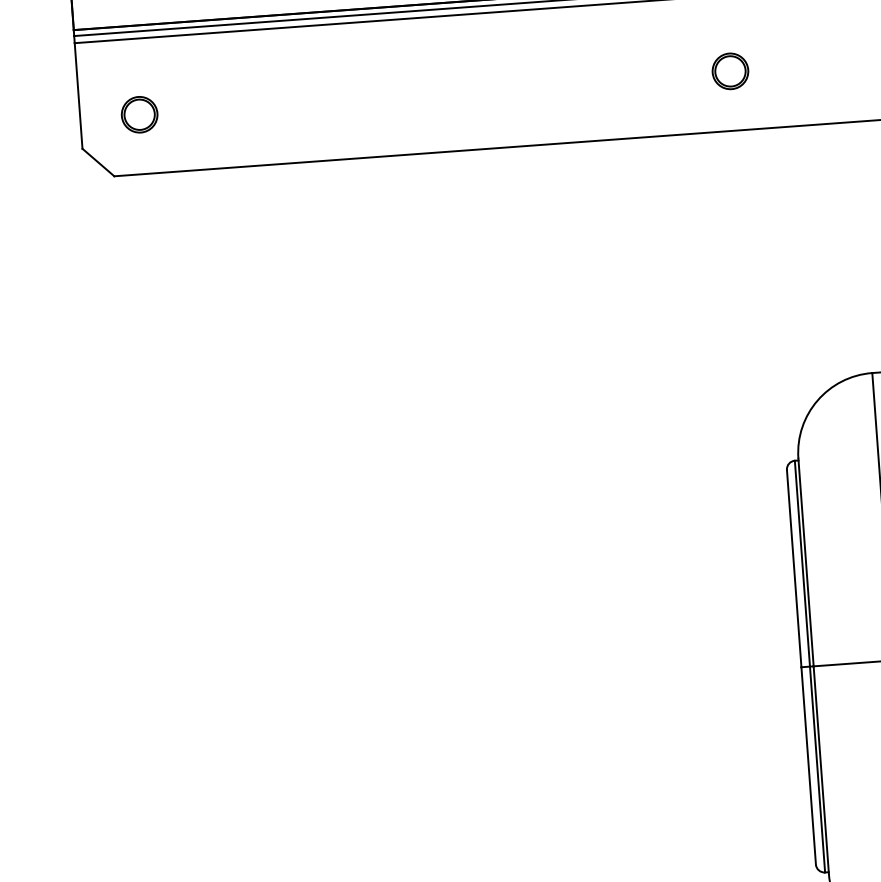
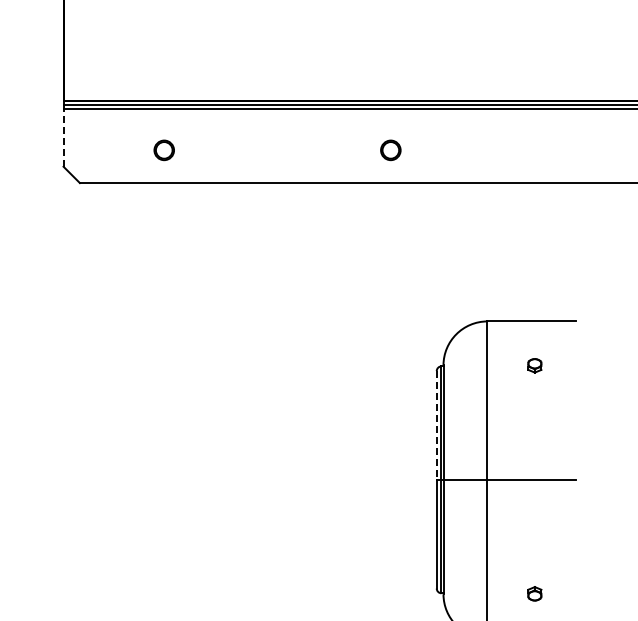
part: (729, 71) -> (390, 150), moved
line: (78, 95) -> (63, 137), solid -> dashed
part: (138, 115) -> (163, 150), moved
line: (793, 568) -> (436, 425), solid -> dashed

